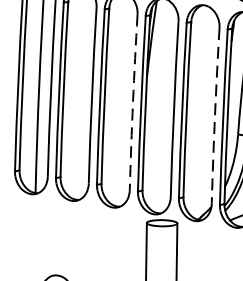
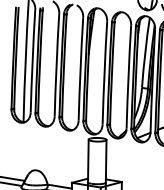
arc: (132, 103) -> (80, 69), dashed -> solid
arc: (214, 115) -> (128, 76), dashed -> solid

